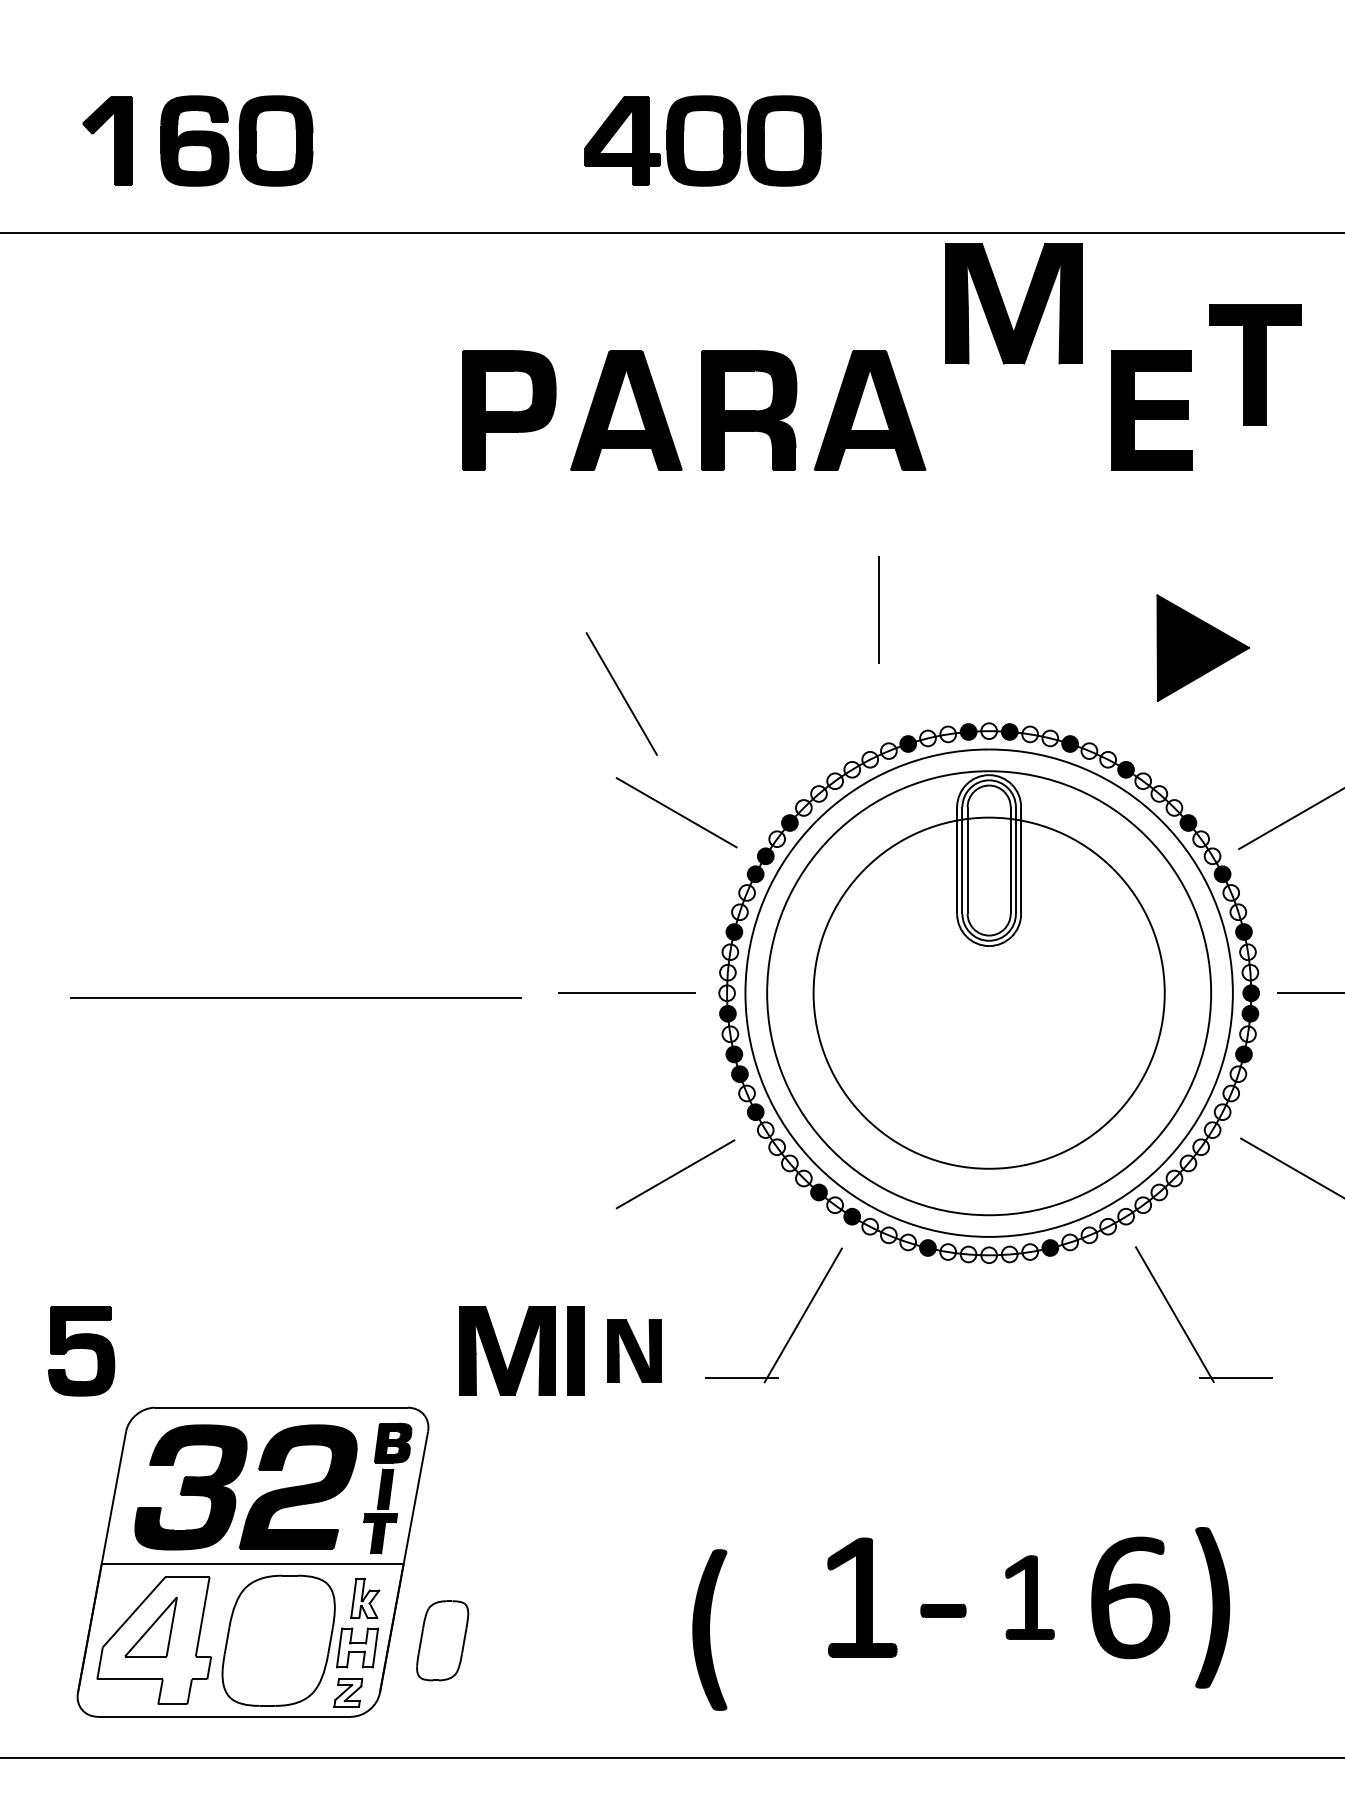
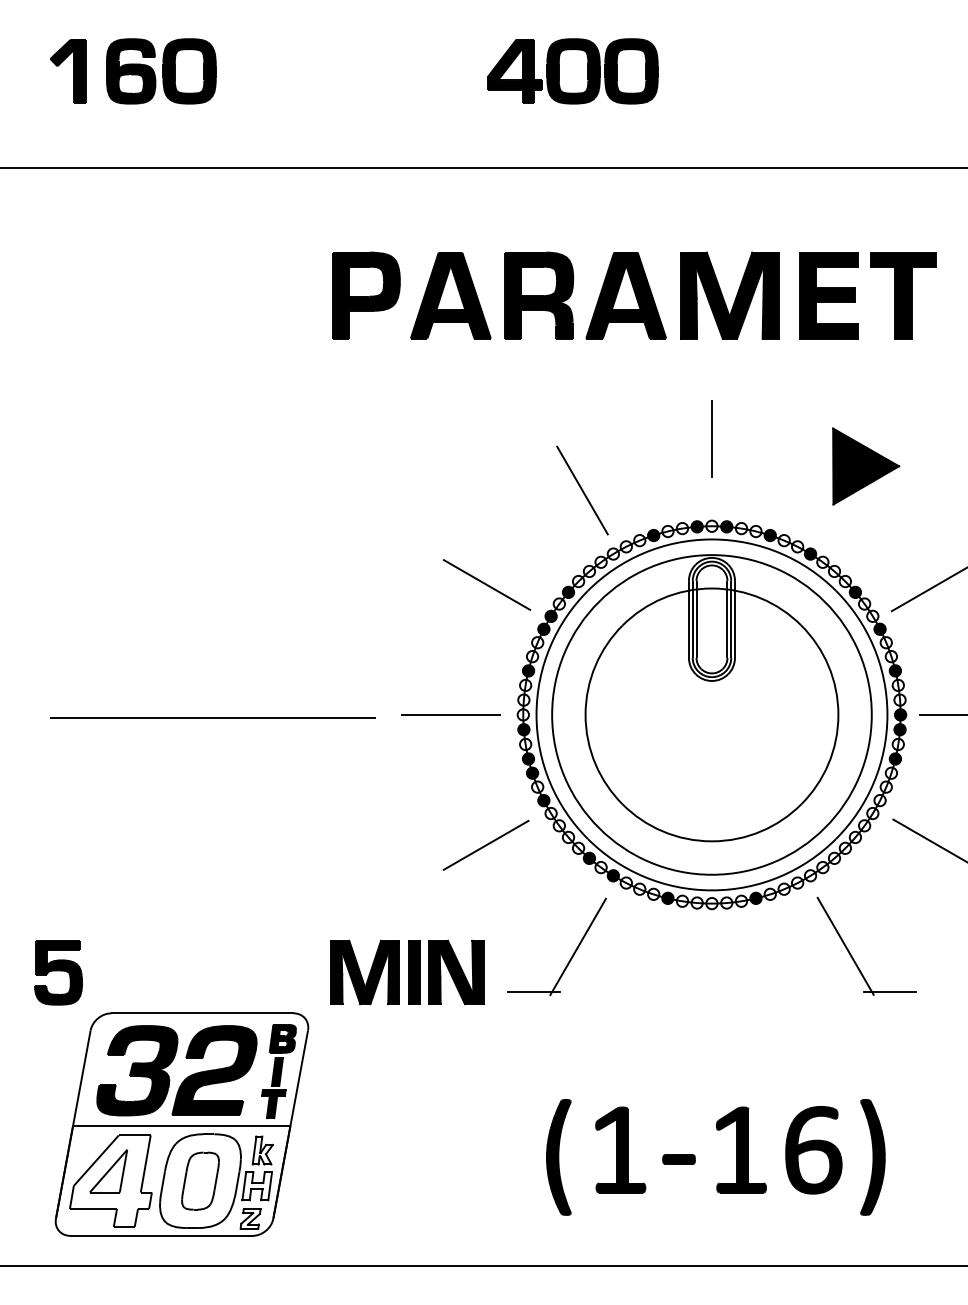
part: (198, 141) -> (133, 71), moved
part: (702, 141) -> (572, 71), moved
part: (1013, 303) -> (729, 295), moved
part: (1255, 364) -> (903, 295), moved
line: (878, 609) -> (711, 438), moved
line: (621, 693) -> (582, 490), moved
part: (634, 1350) -> (456, 972), size x1.43
part: (1030, 1596) -> (741, 1149), size x1.43
part: (709, 1630) -> (558, 1157), moved
part: (442, 1639) -> (200, 1180), moved

